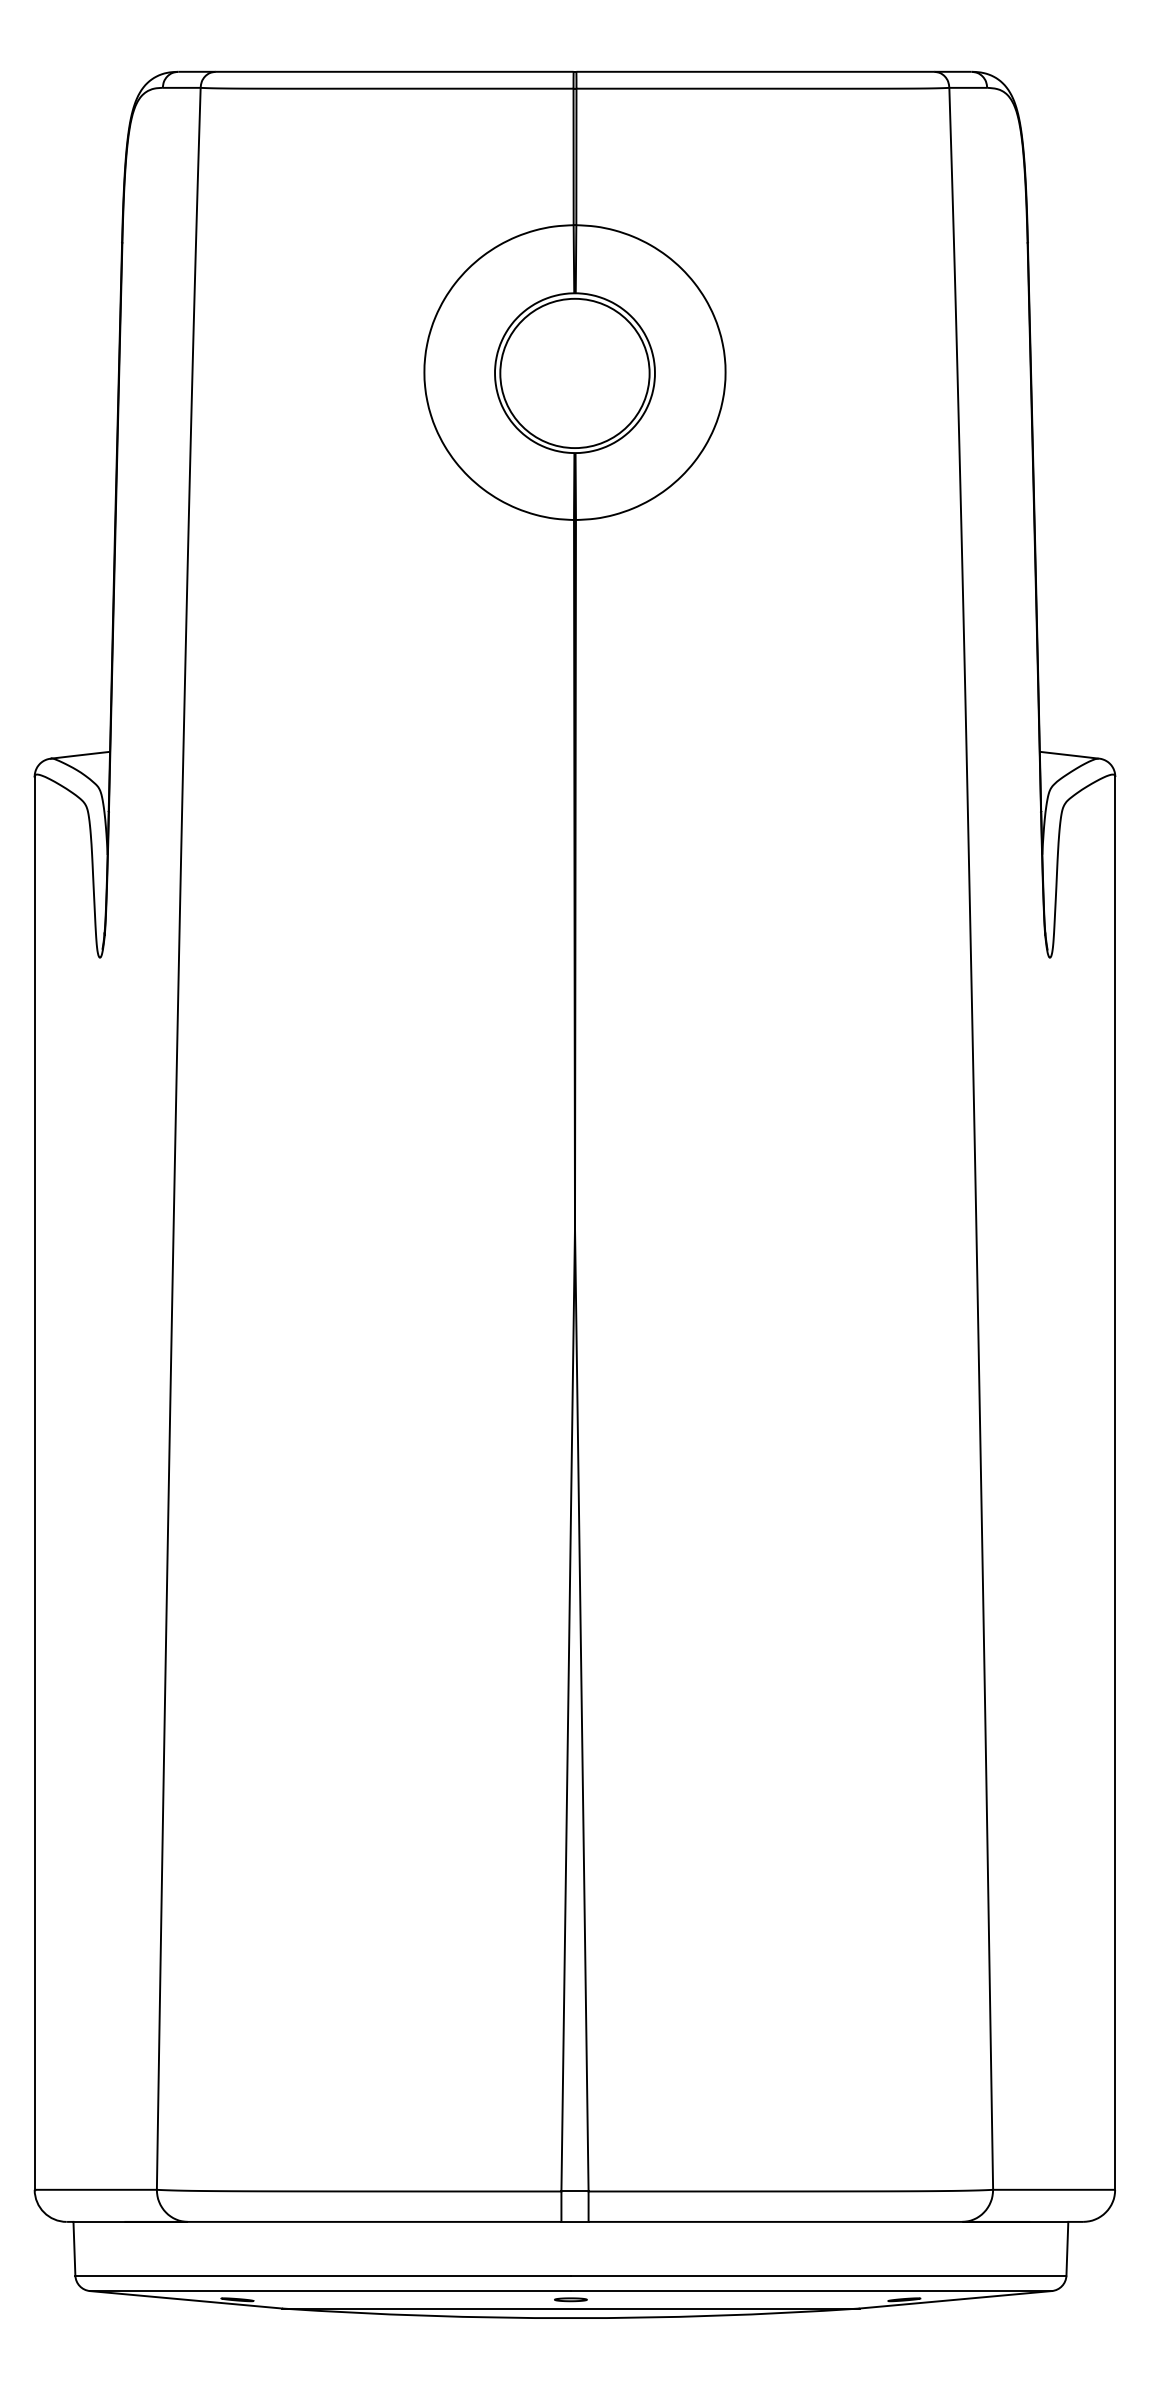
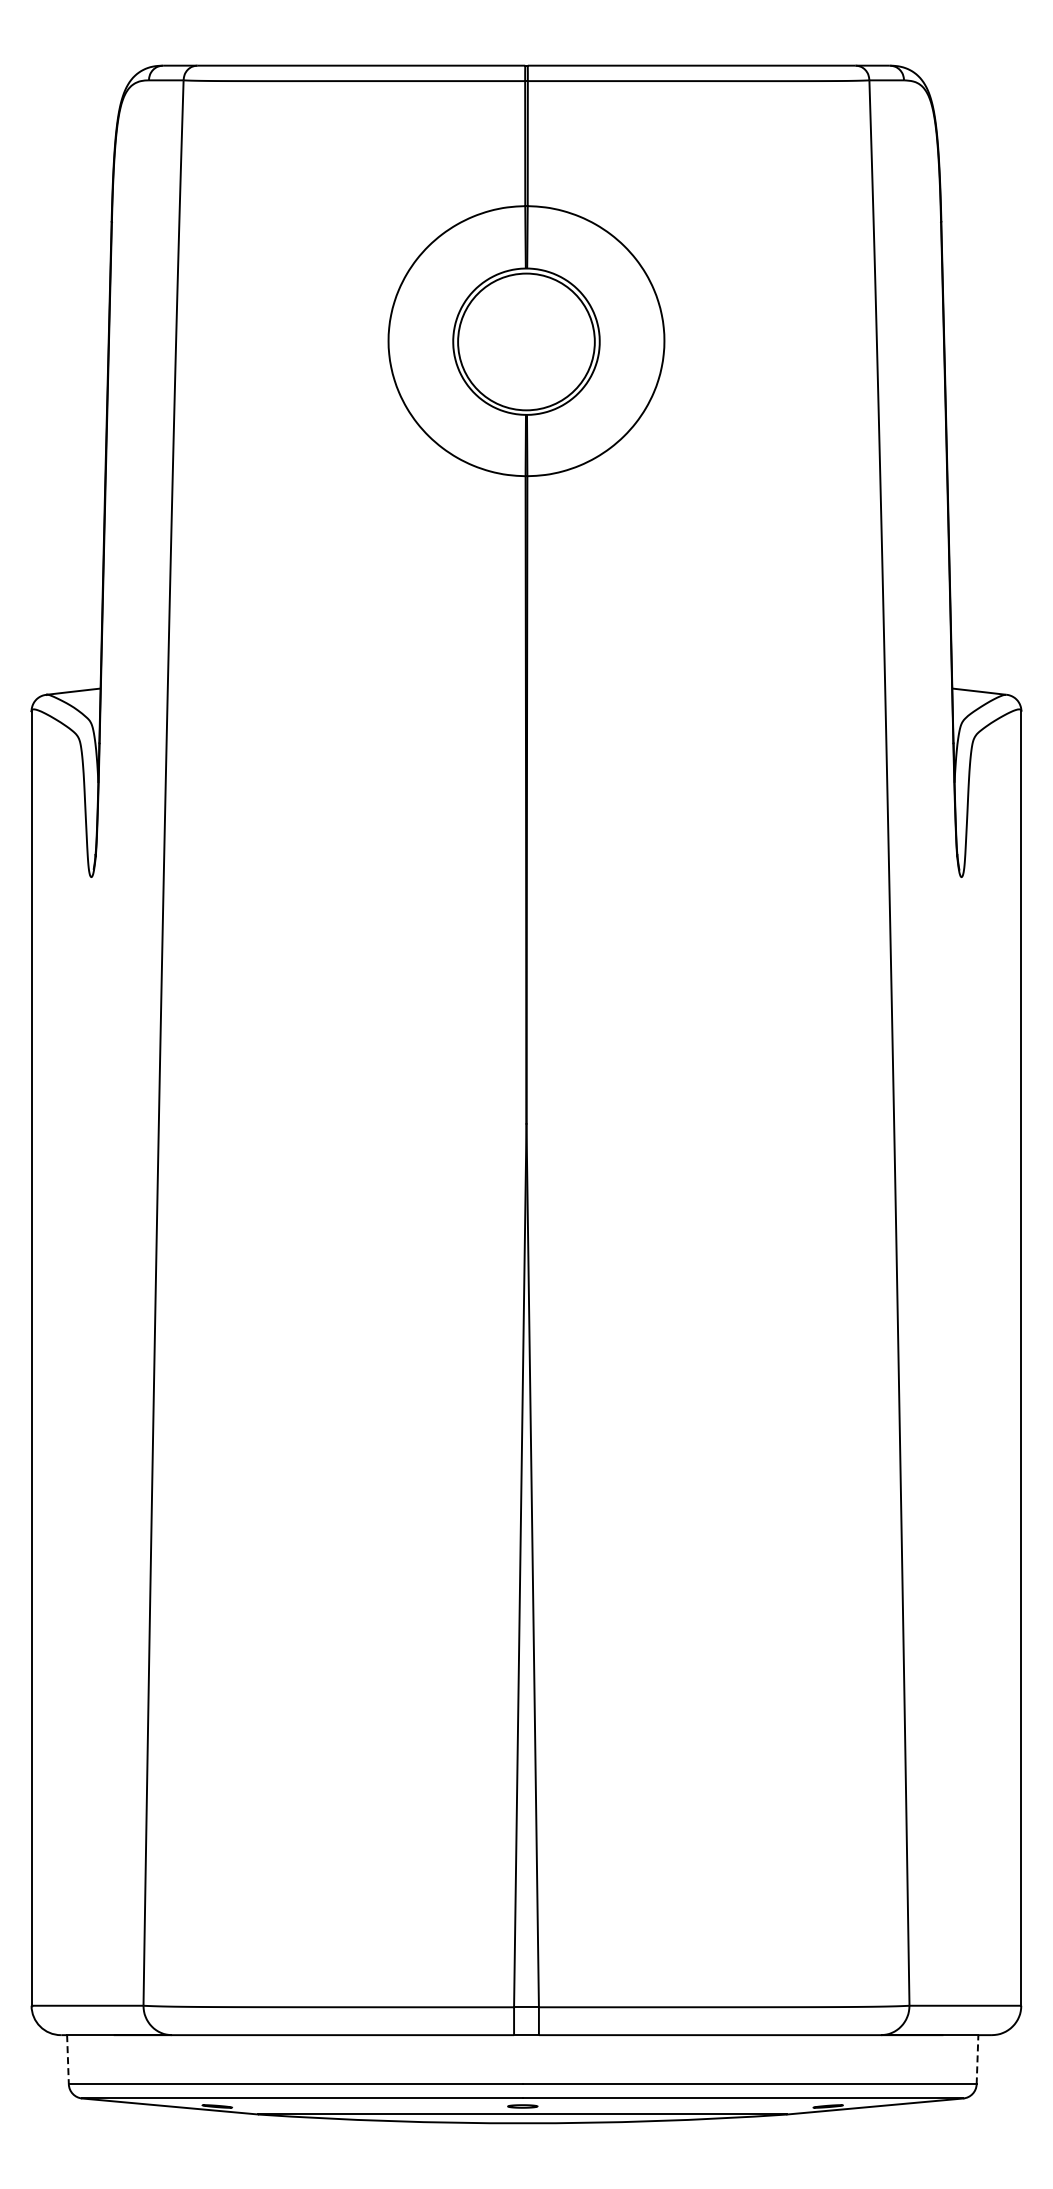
line: (73, 2248) -> (67, 2059), solid -> dashed
line: (1067, 2248) -> (977, 2059), solid -> dashed

